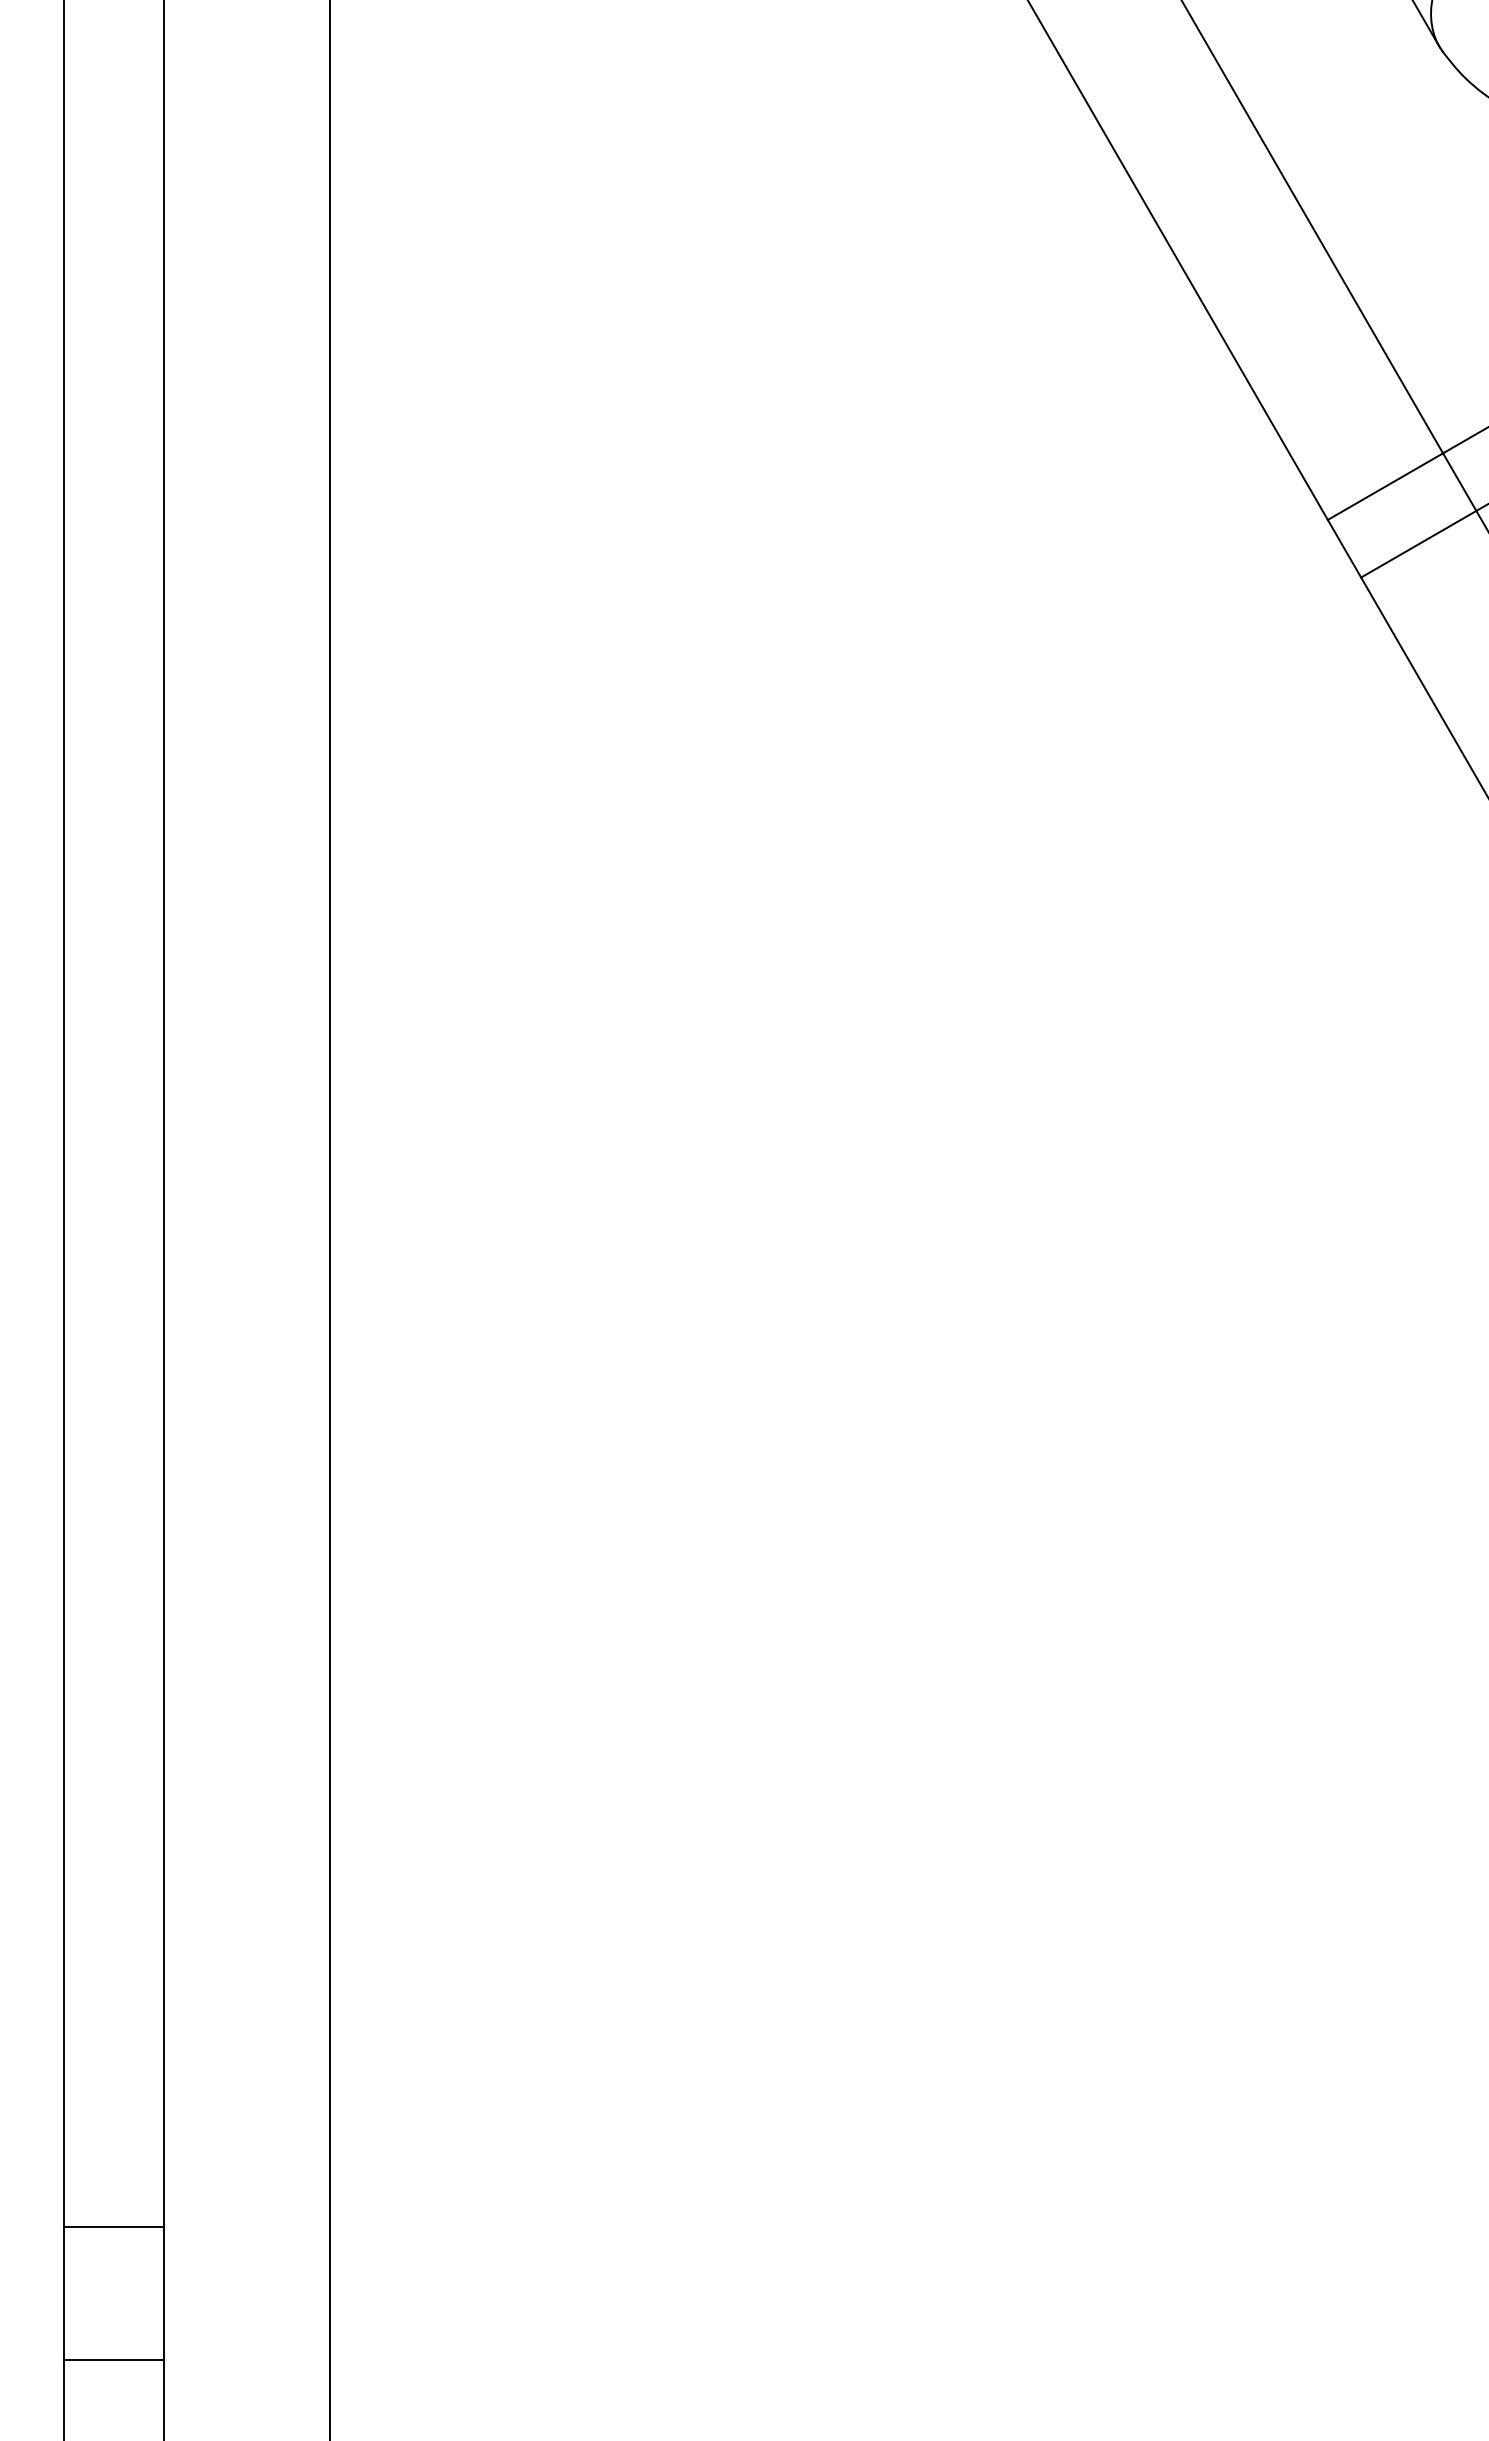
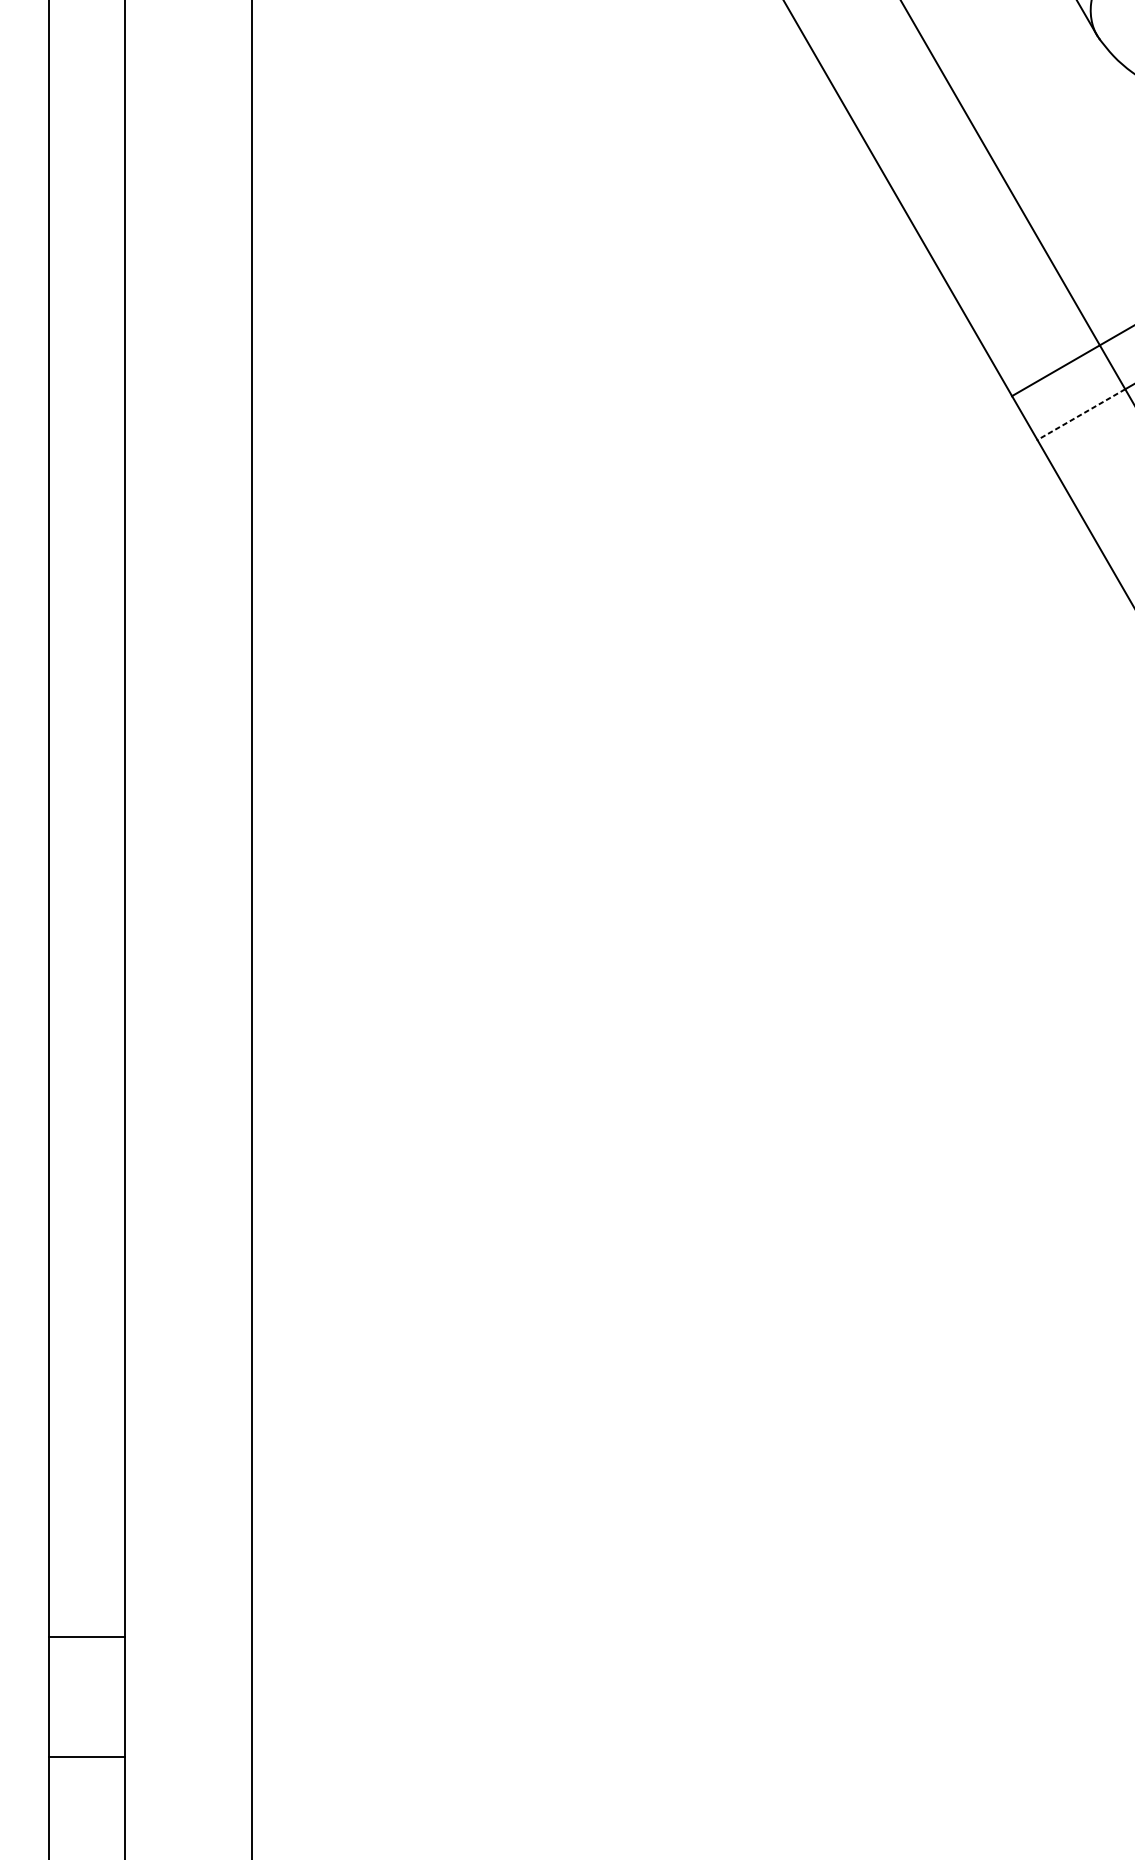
line: (1418, 544) -> (1081, 414), solid -> dashed
line: (113, 2226) -> (86, 1637), moved
line: (113, 2359) -> (86, 1756), moved

